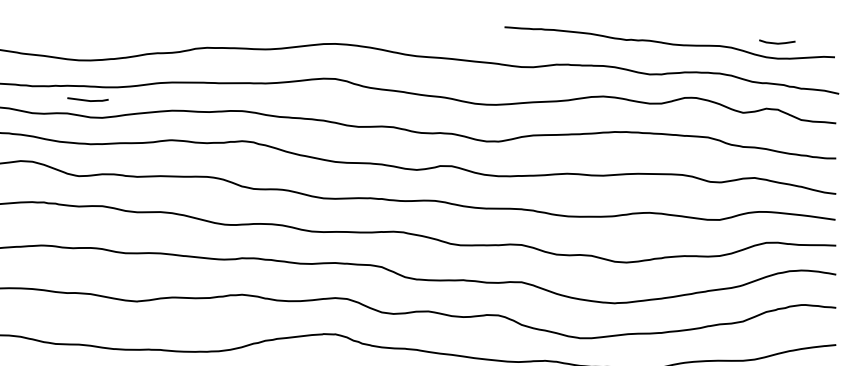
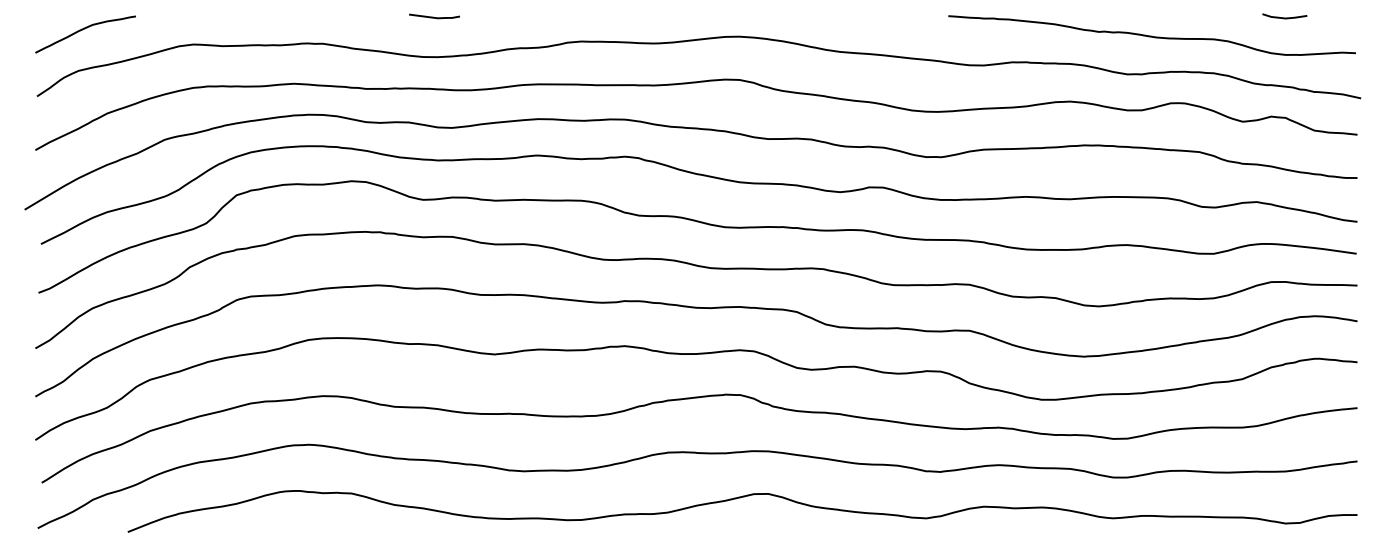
line: (777, 42) -> (1284, 17), moved
line: (87, 99) -> (433, 16), moved

